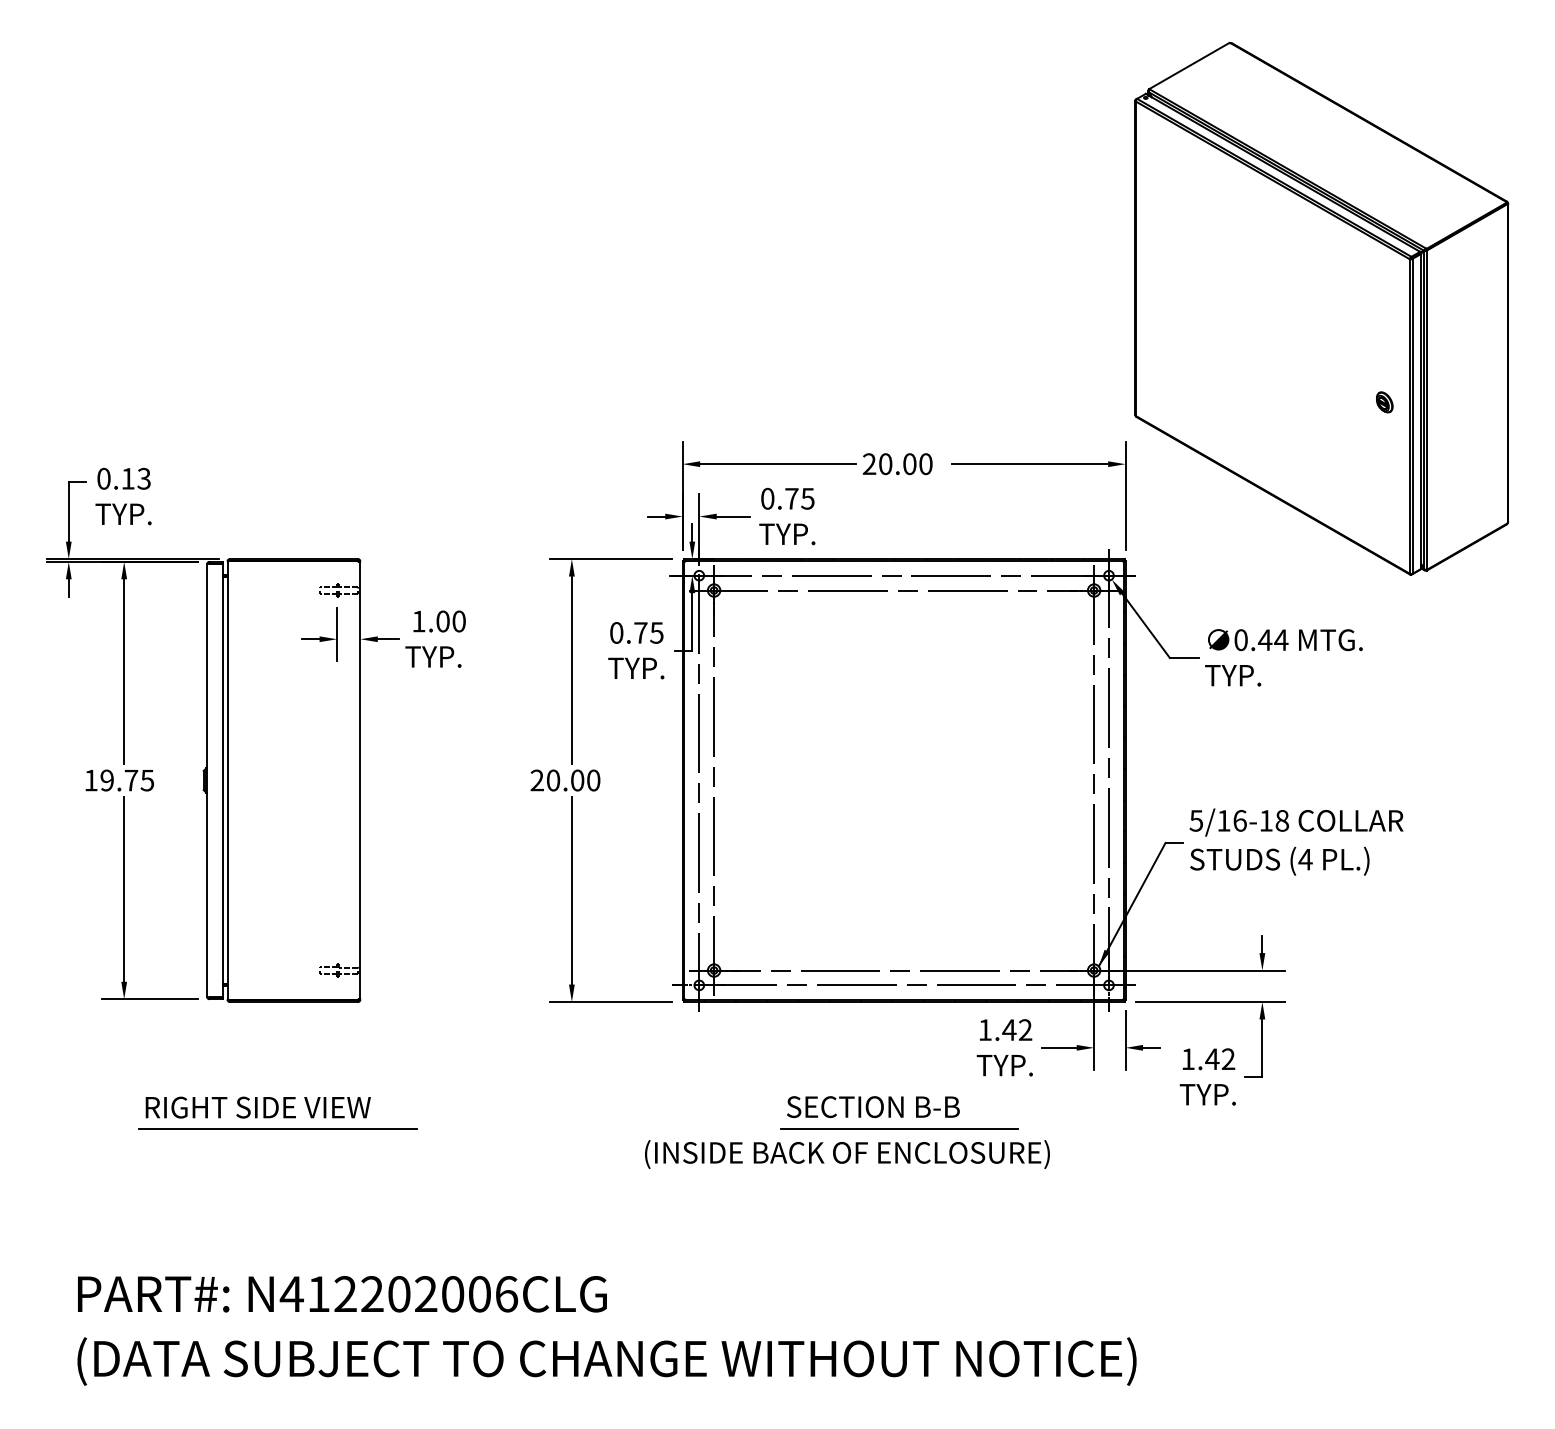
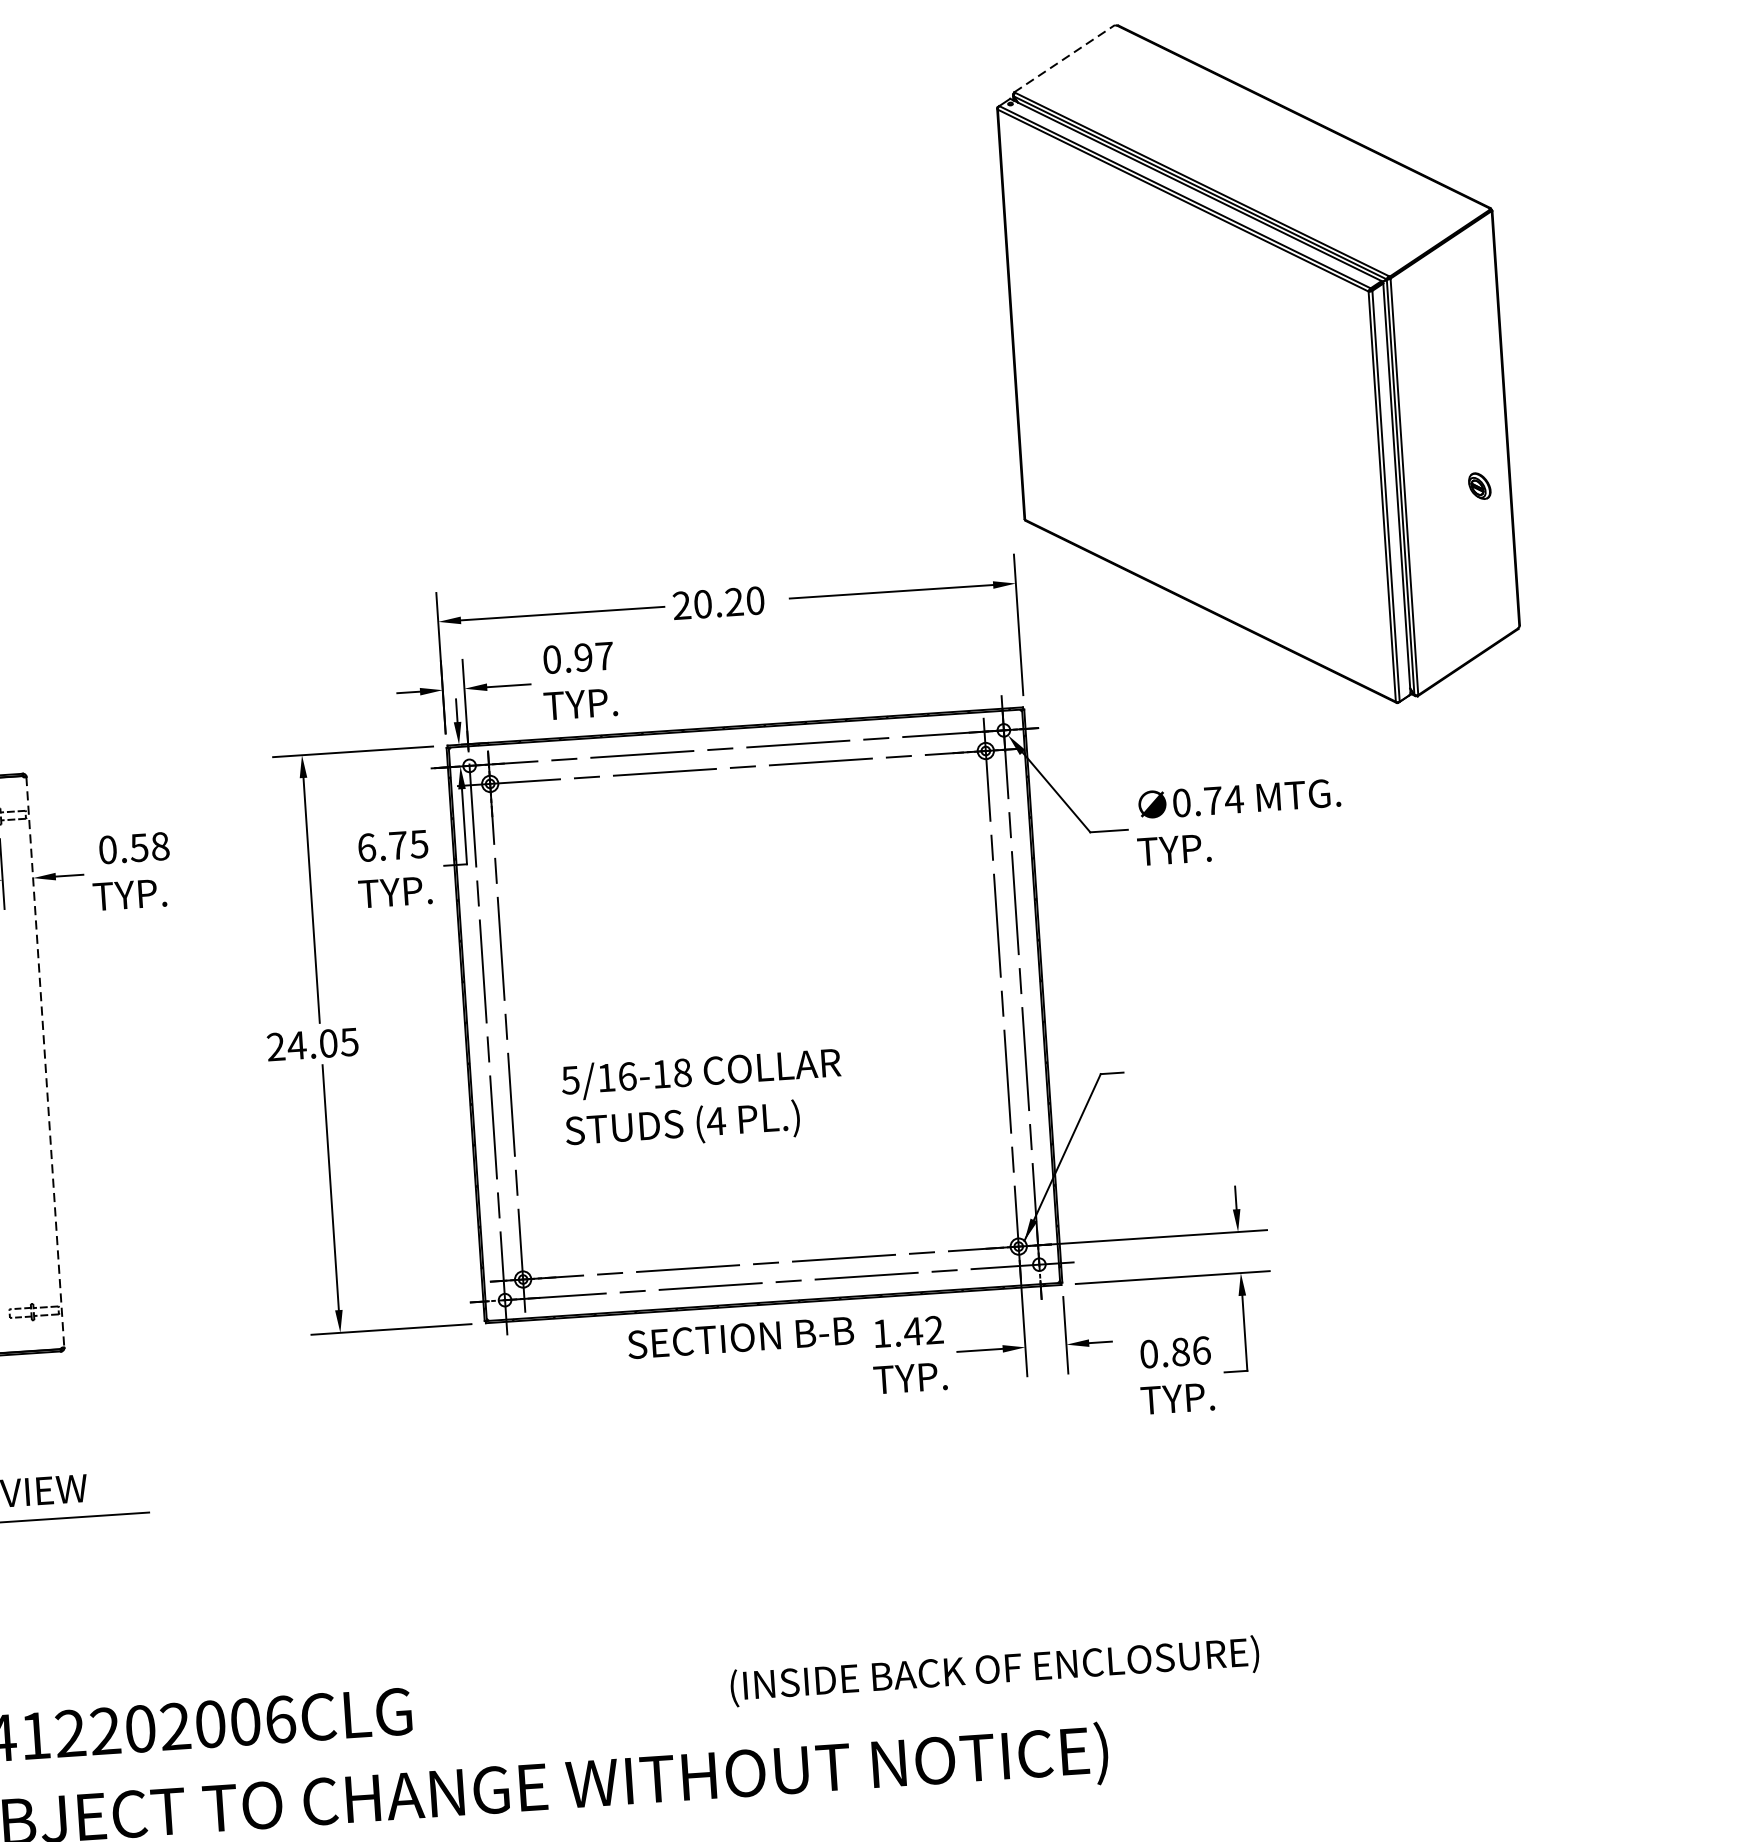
line: (1189, 65) -> (1064, 58), solid -> dashed
part: (1384, 402) -> (1479, 486), moved
text: (909, 464) -> (734, 602), 20.00 -> 20.20
text: (799, 498) -> (593, 656), 0.75 -> 0.97
text: (438, 621) -> (133, 848), 1.00 -> 0.58
text: (616, 632) -> (366, 847), 0.75 -> 6.75
text: (1265, 639) -> (1213, 800), 0.44 -> 0.74
line: (360, 780) -> (45, 1062), solid -> dashed
text: (573, 780) -> (323, 1043), 20.00 -> 24.05
text: (1296, 841) -> (702, 1098), moved
text: (1208, 1059) -> (1175, 1352), 1.42 -> 0.86
text: (873, 1107) -> (741, 1338), moved
line: (899, 1128) -> (778, 1469), removed
text: (847, 1154) -> (994, 1671), moved

